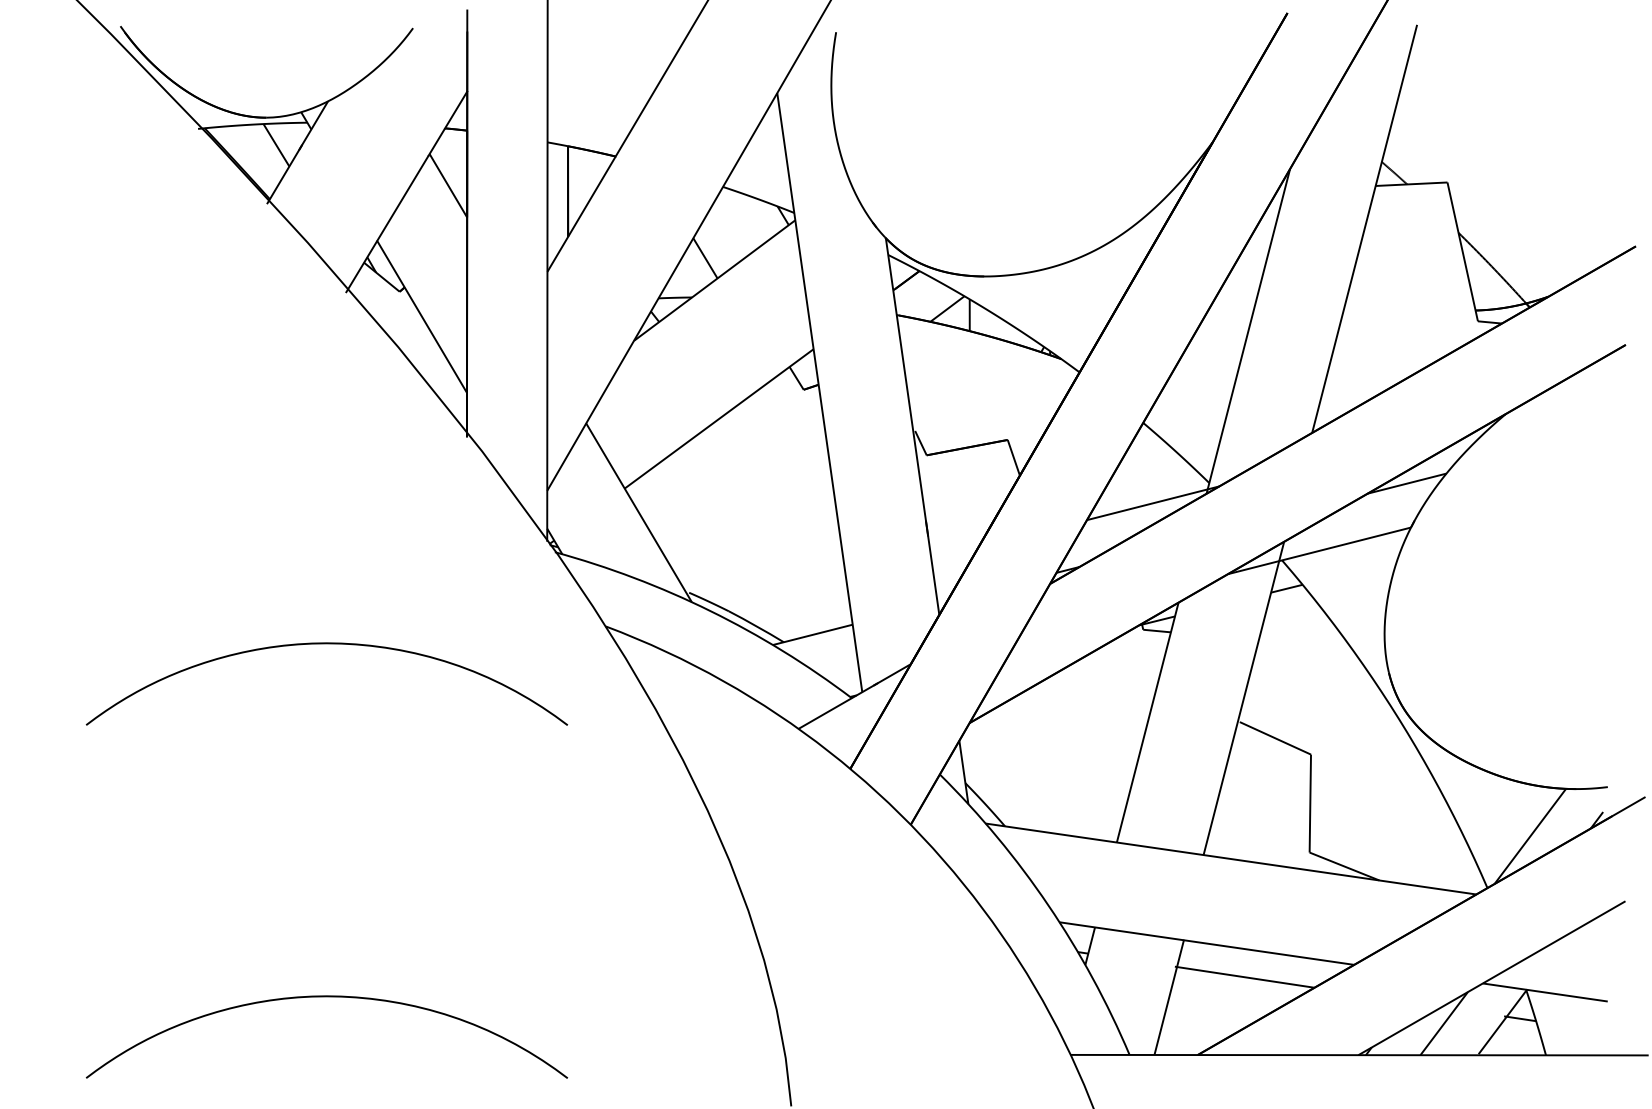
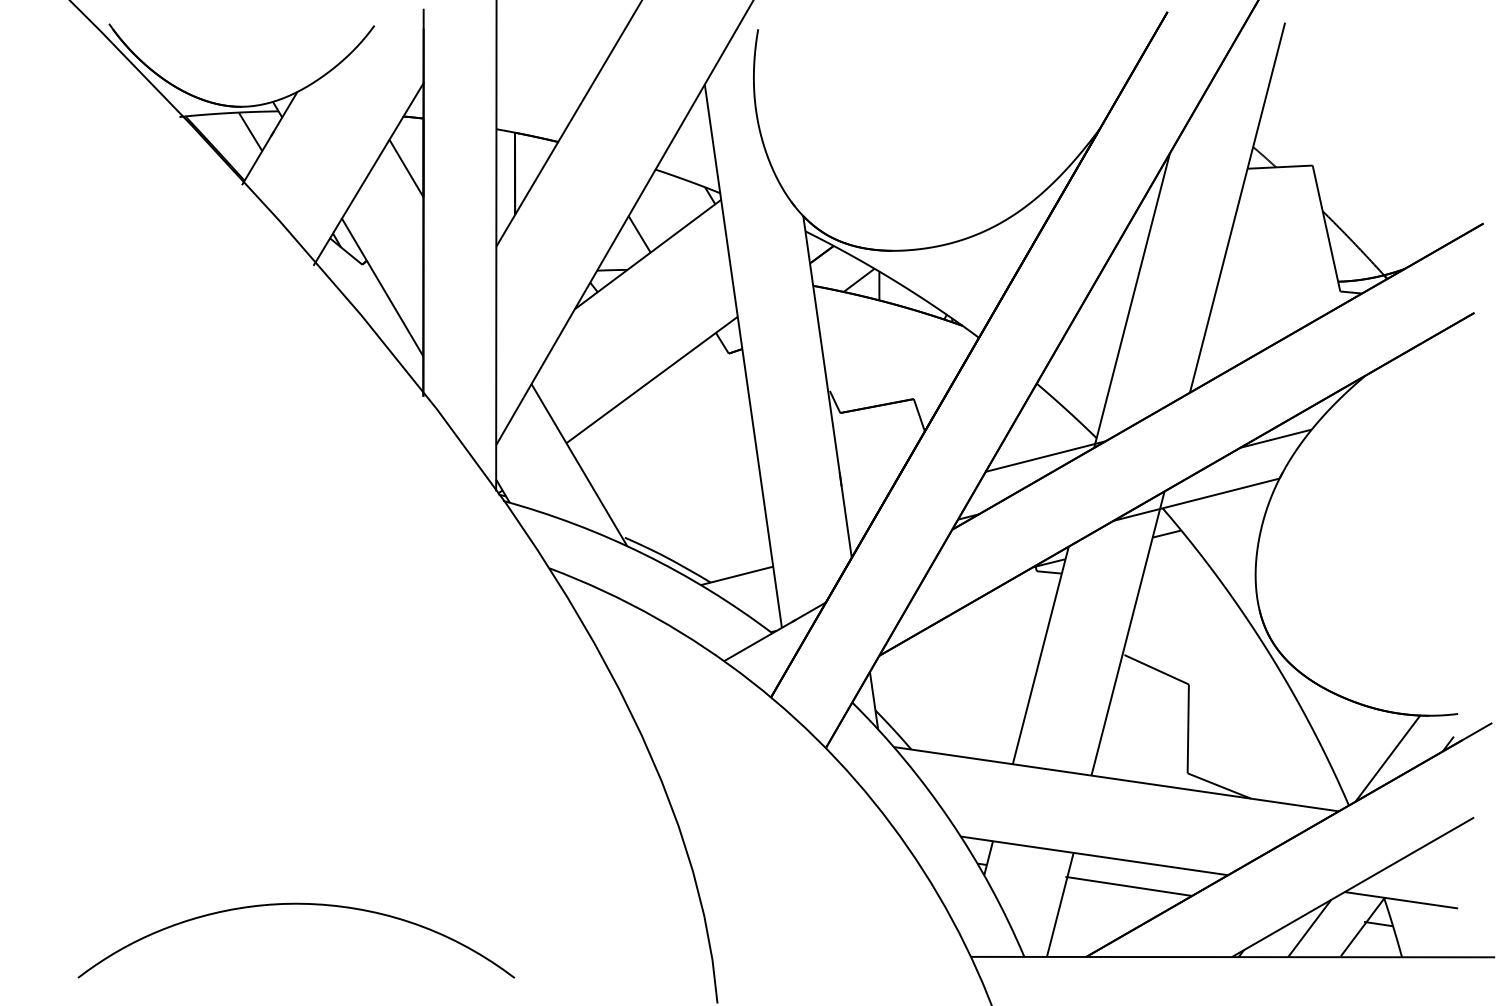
curve: (326, 644) -> (295, 584), removed

